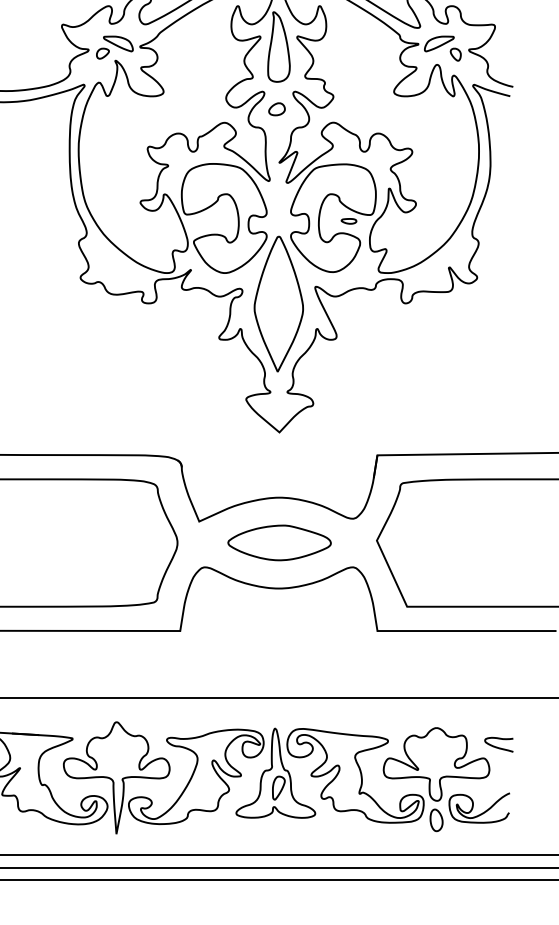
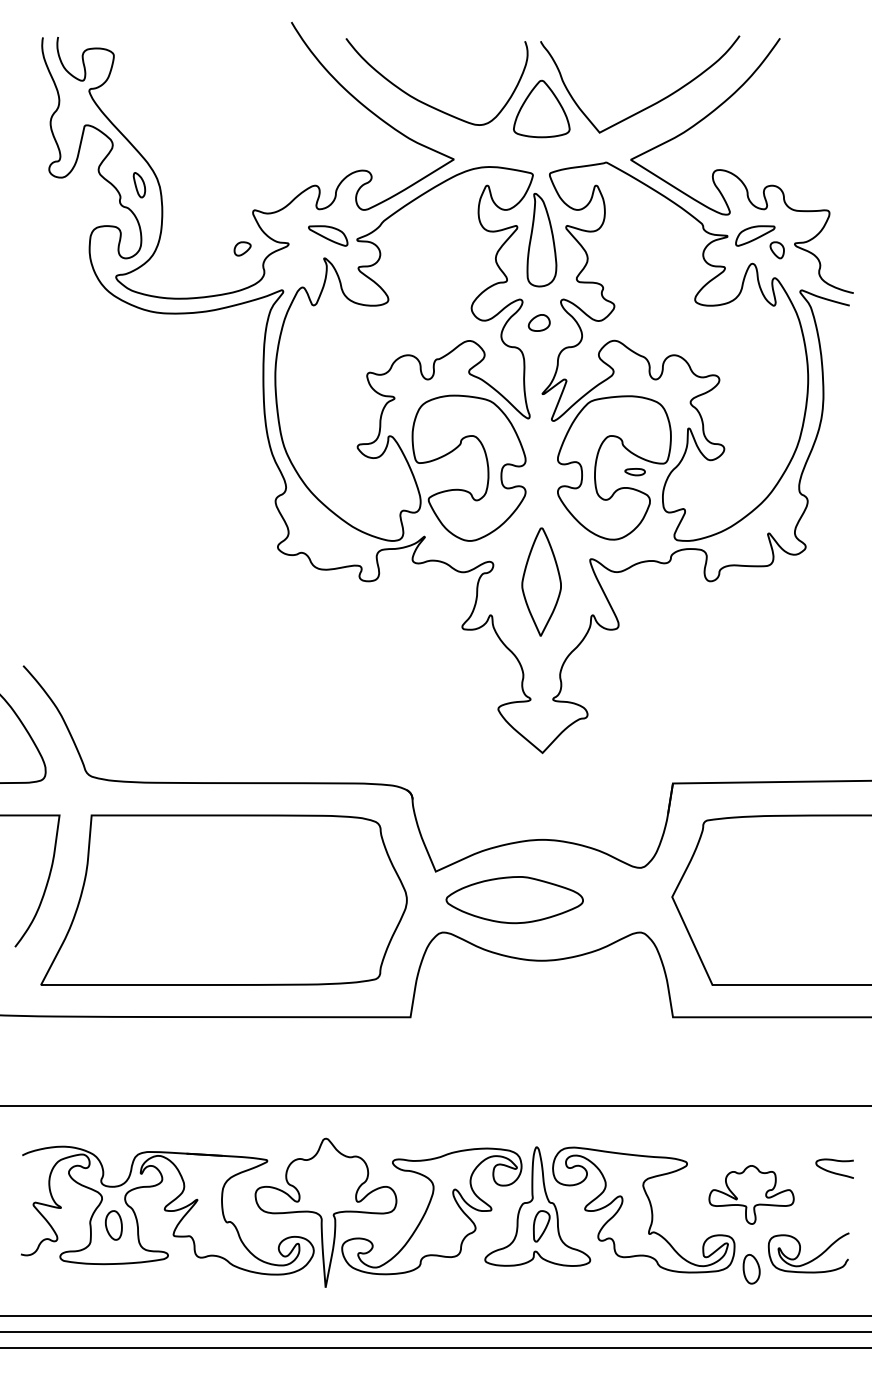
part: (102, 53) -> (242, 248), moved
part: (278, 303) -> (541, 581), size x0.6
part: (279, 543) -> (514, 900), moved
part: (436, 764) -> (751, 1194), size x0.6

